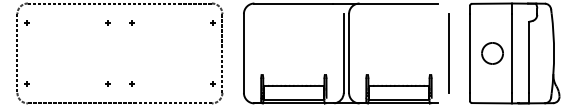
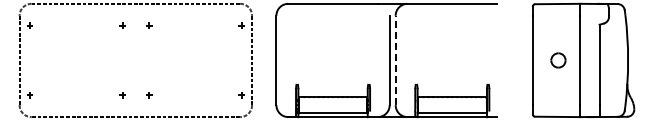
line: (348, 53) -> (395, 60), solid -> dashed
line: (448, 53) -> (508, 60), removed
part: (492, 53) -> (558, 60), size x0.6

